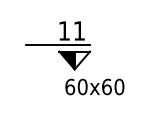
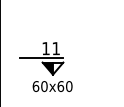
text: (94, 86) -> (52, 86), moved

